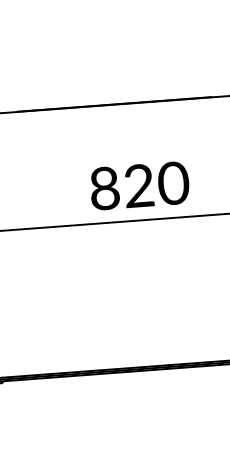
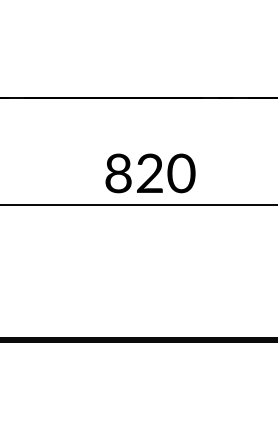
text: (139, 185) -> (150, 173), moved

